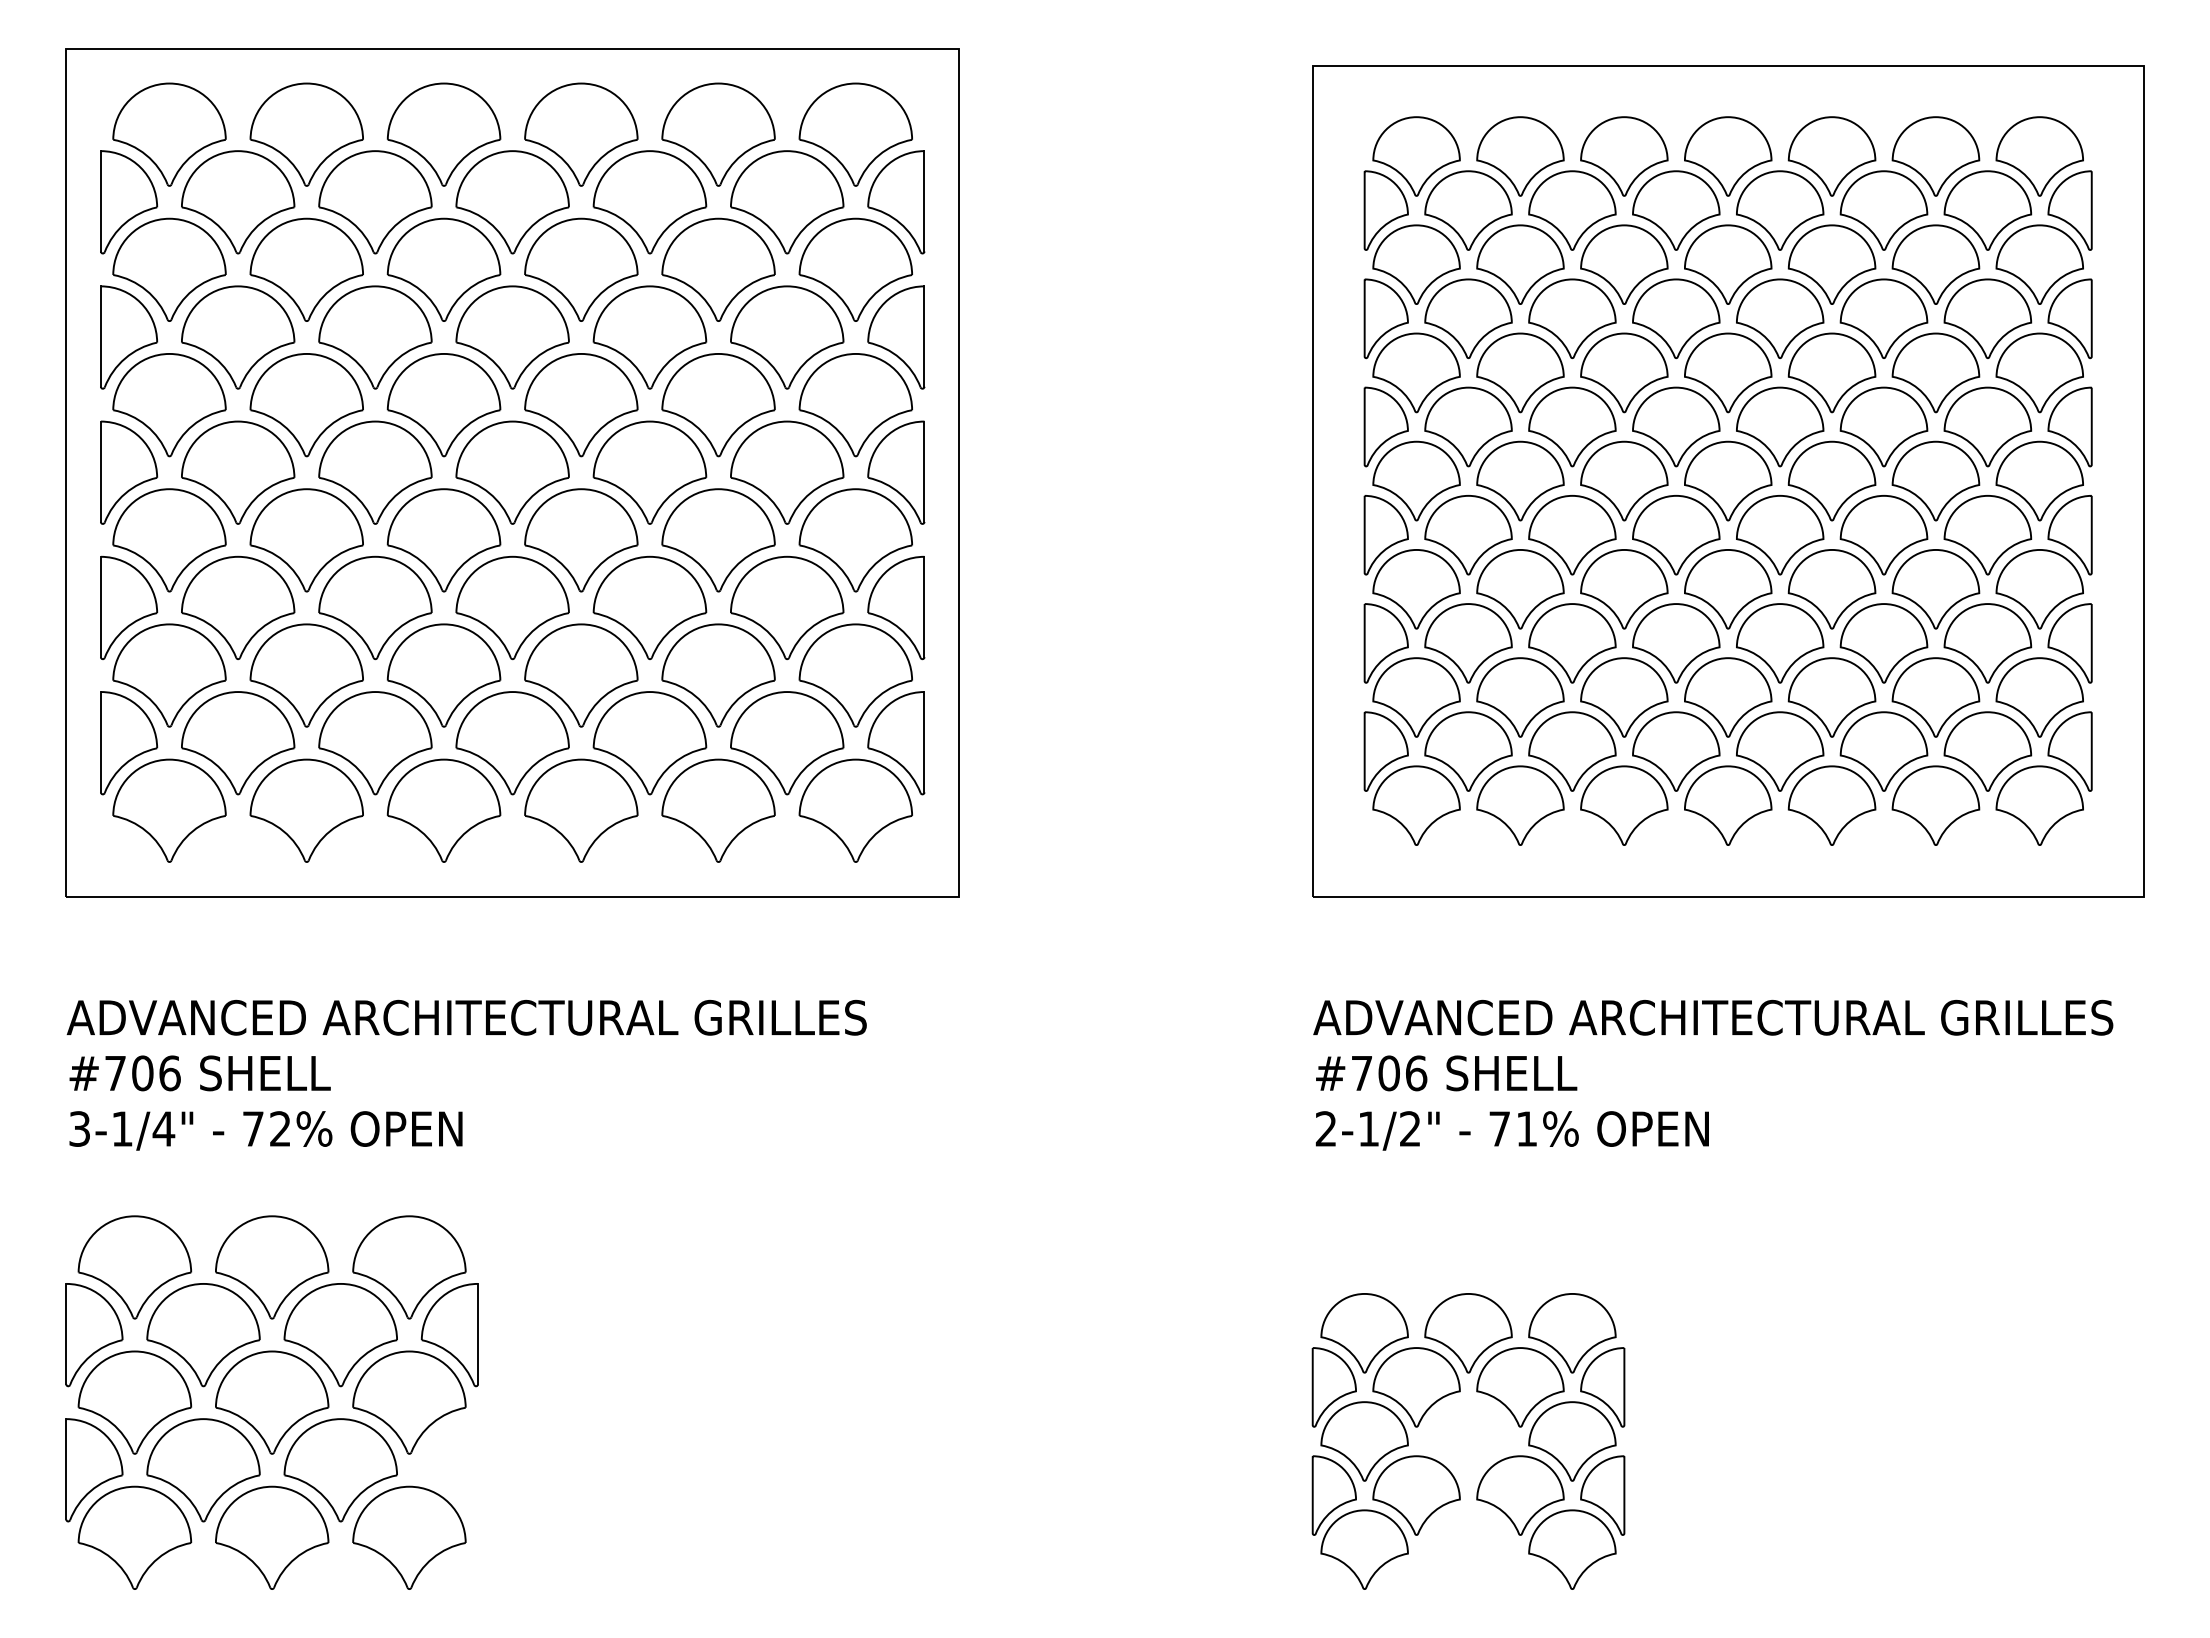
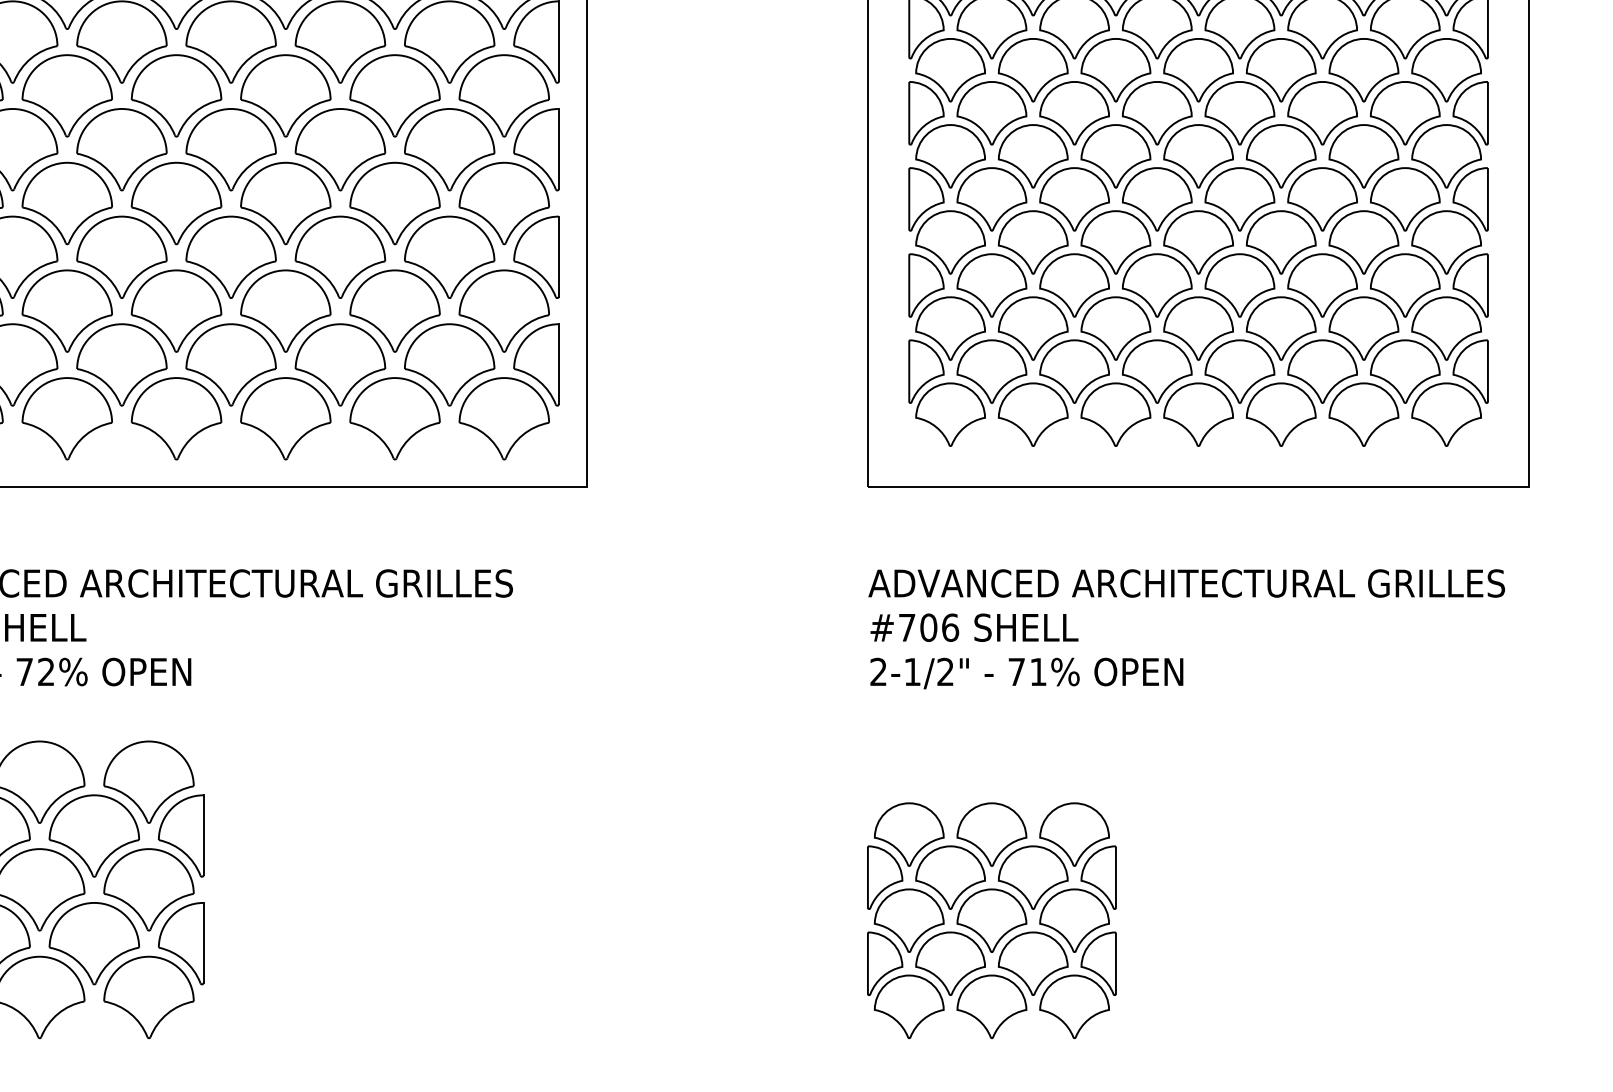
part: (1468, 1441) -> (991, 920), added
part: (449, 1470) -> (180, 943), added
part: (1468, 1549) -> (991, 1006), added

